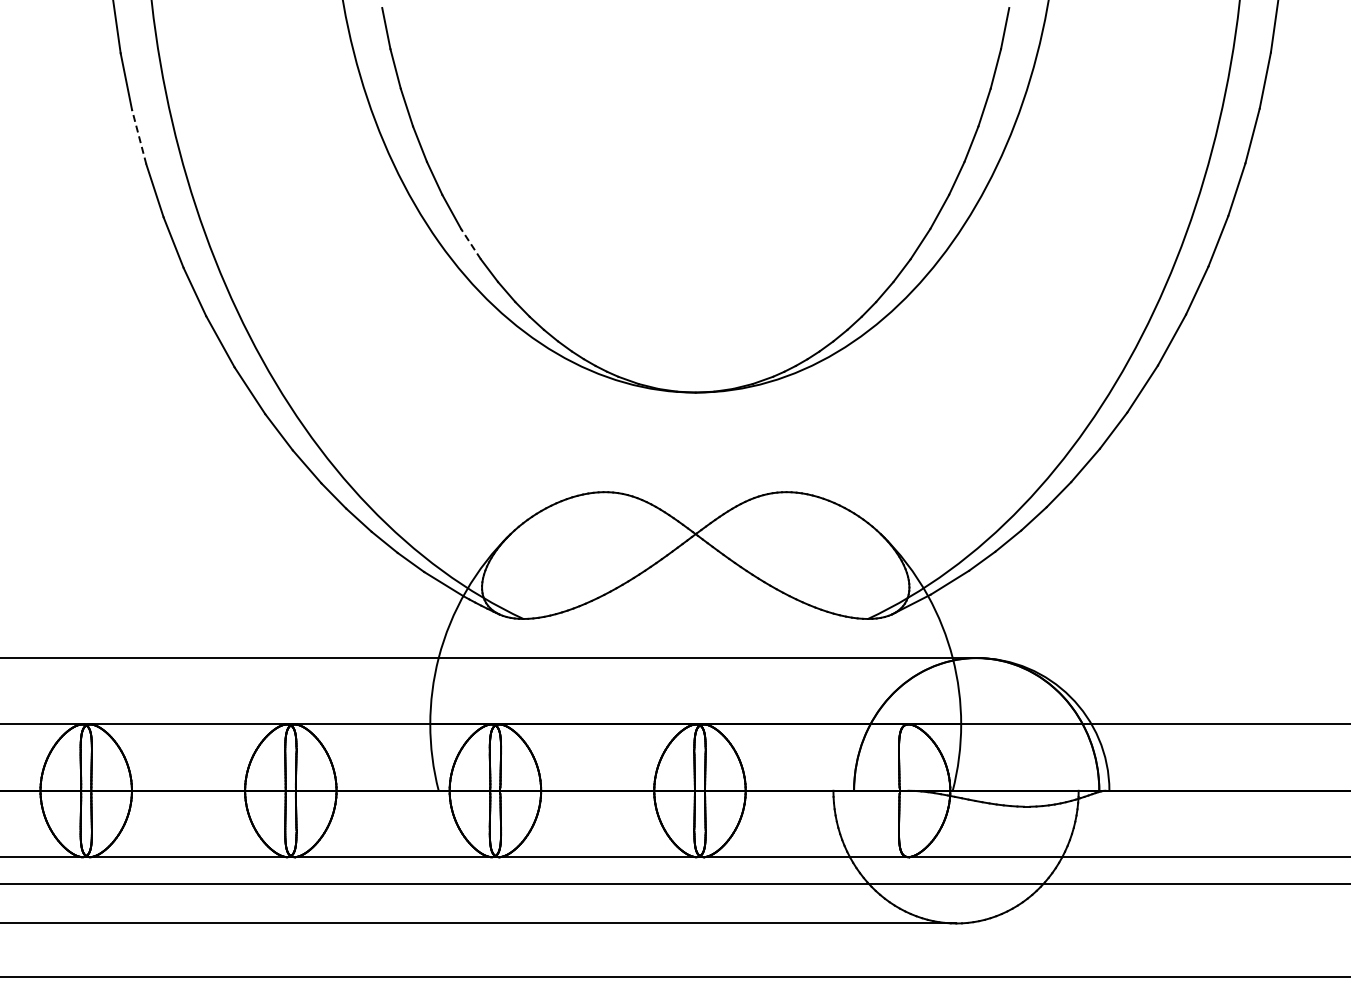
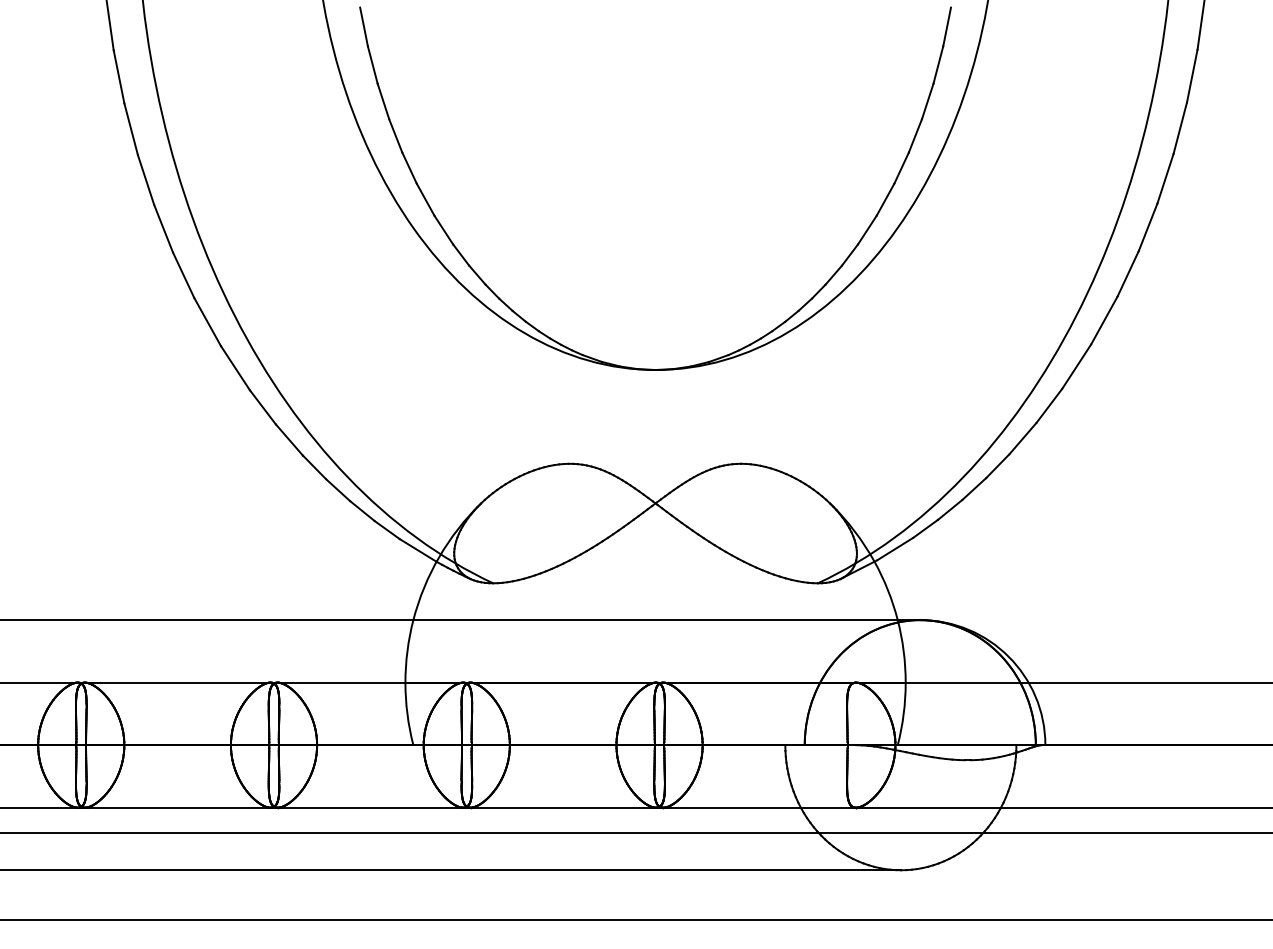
line: (139, 136) -> (131, 128), dashed -> solid
line: (470, 243) -> (443, 229), dashed -> solid

